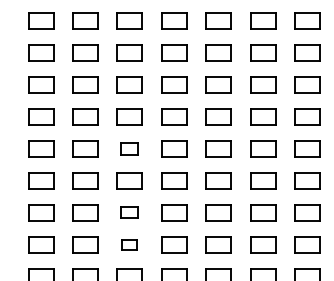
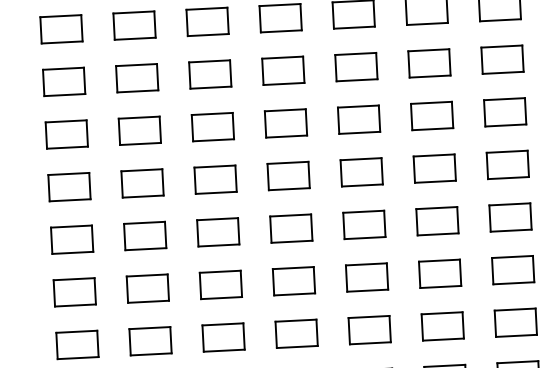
part: (129, 148) -> (214, 179), size x1.43
part: (129, 212) -> (220, 284), size x1.43
part: (129, 244) -> (222, 337), size x1.67

